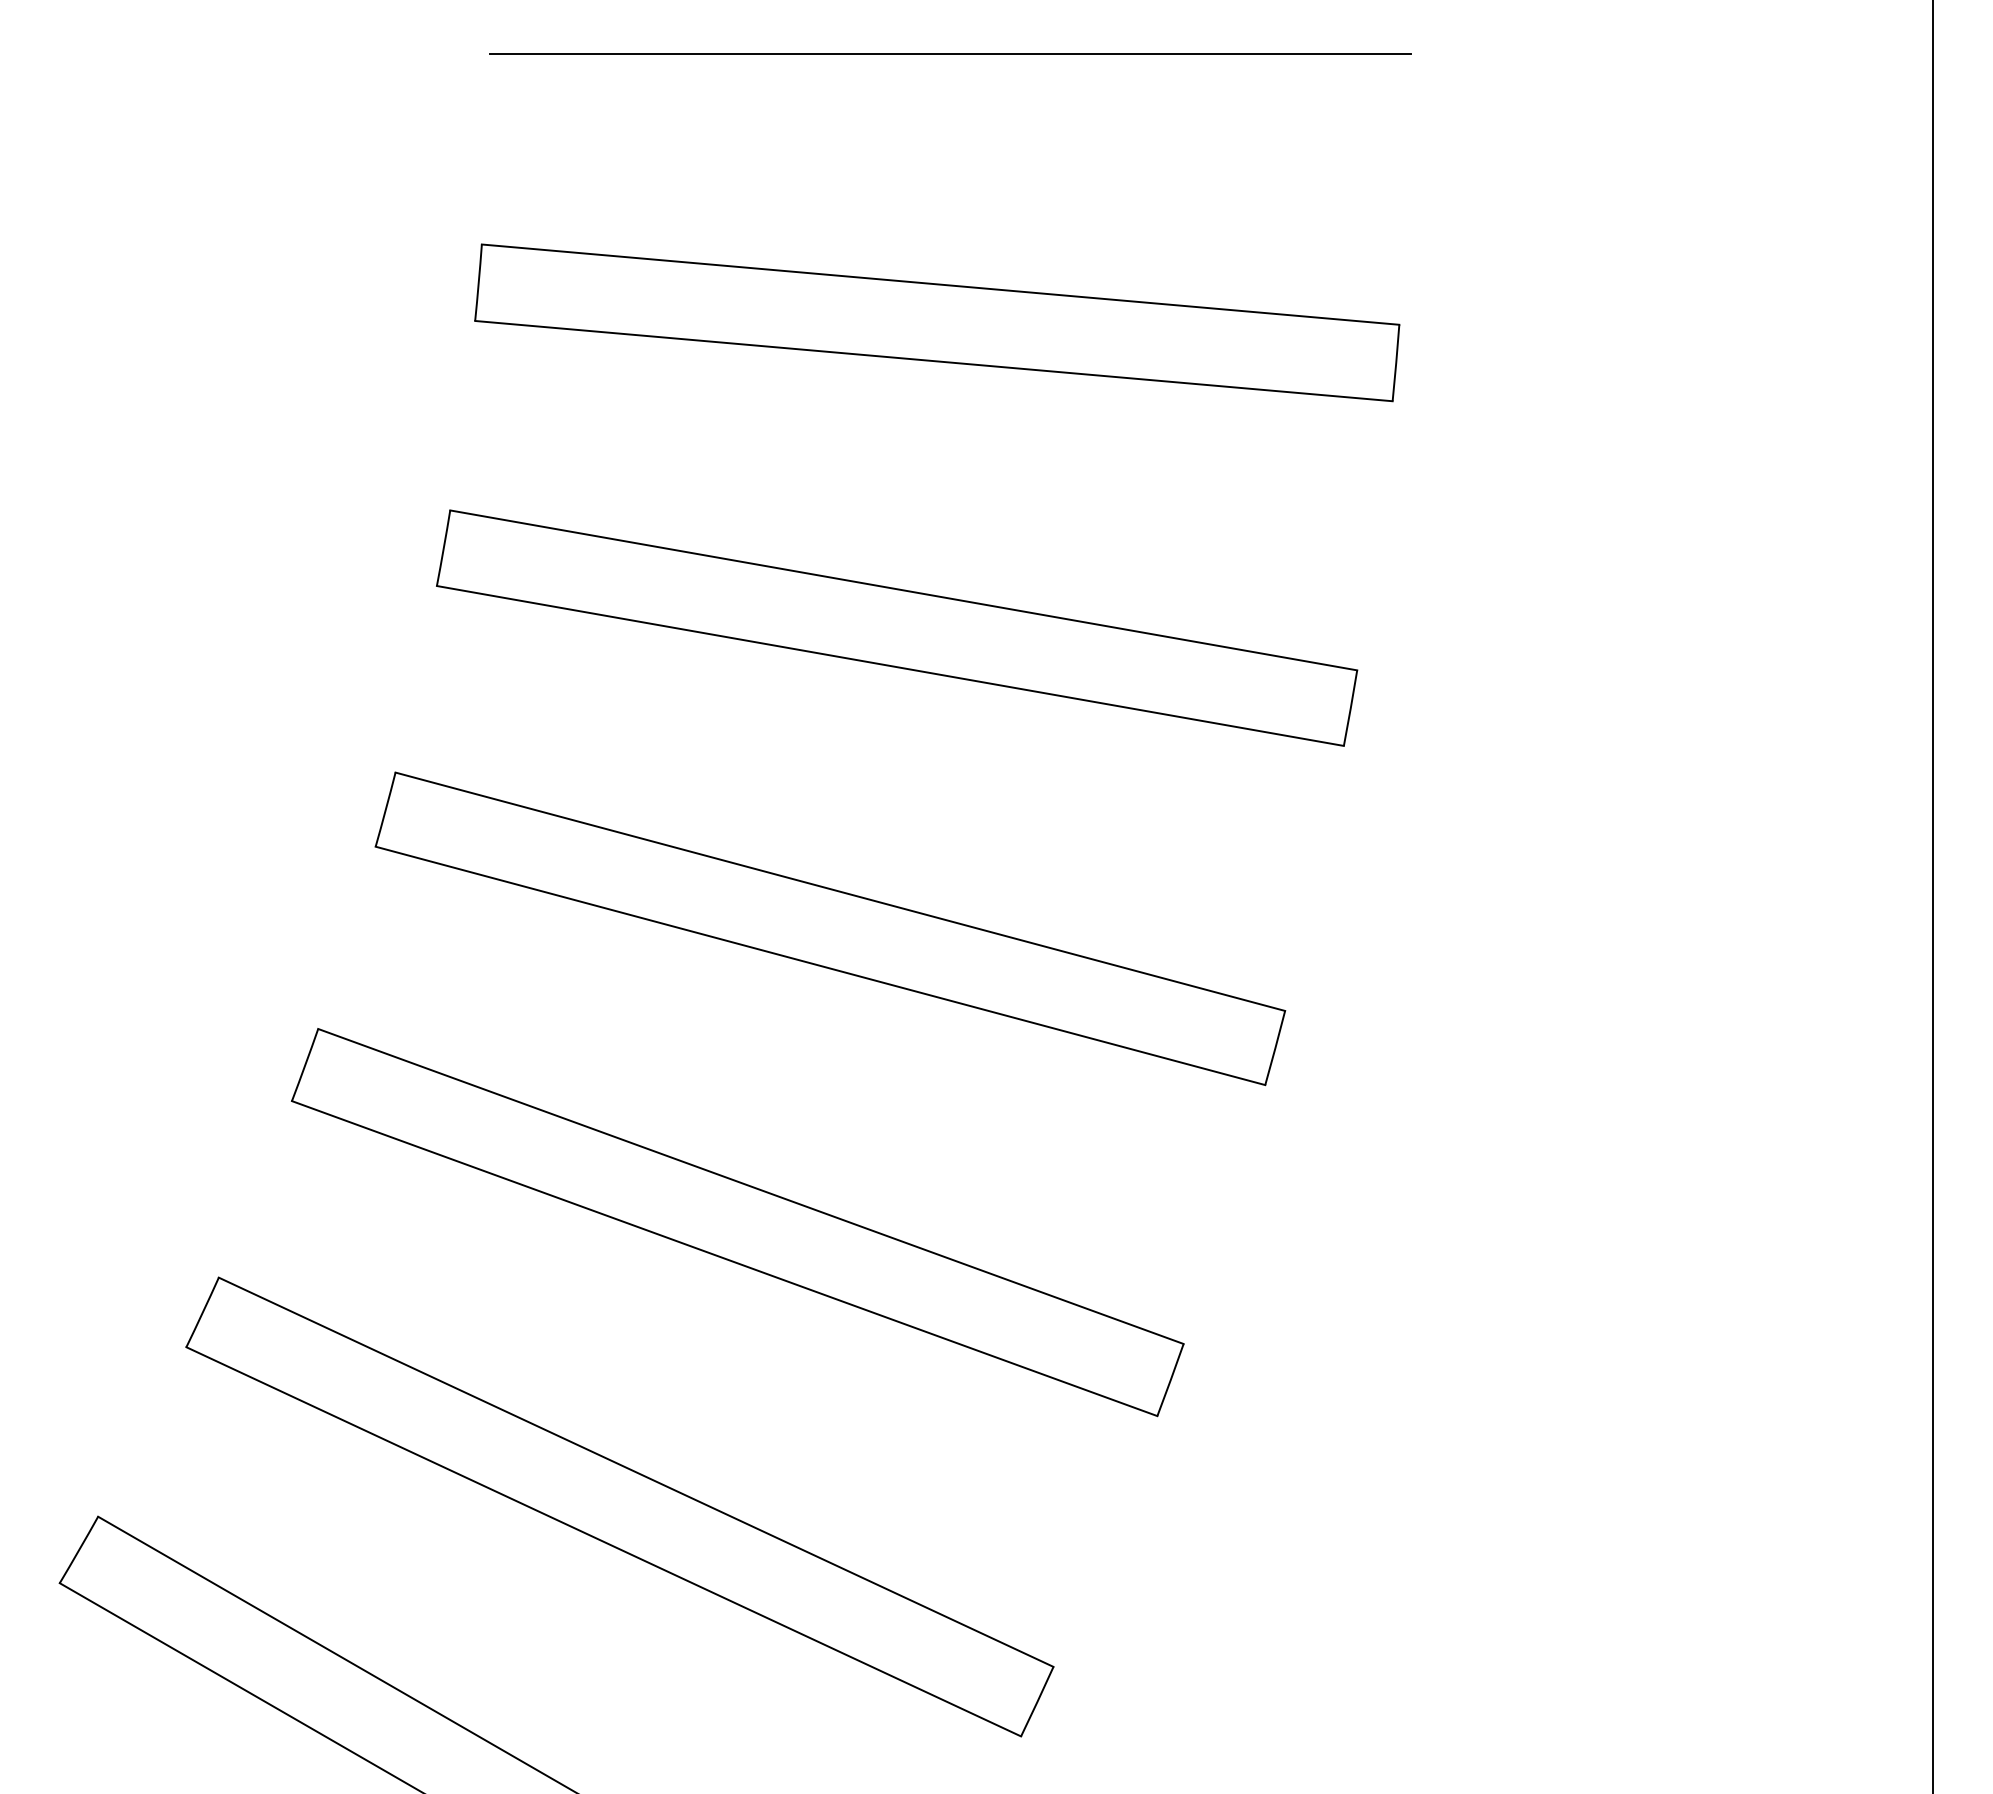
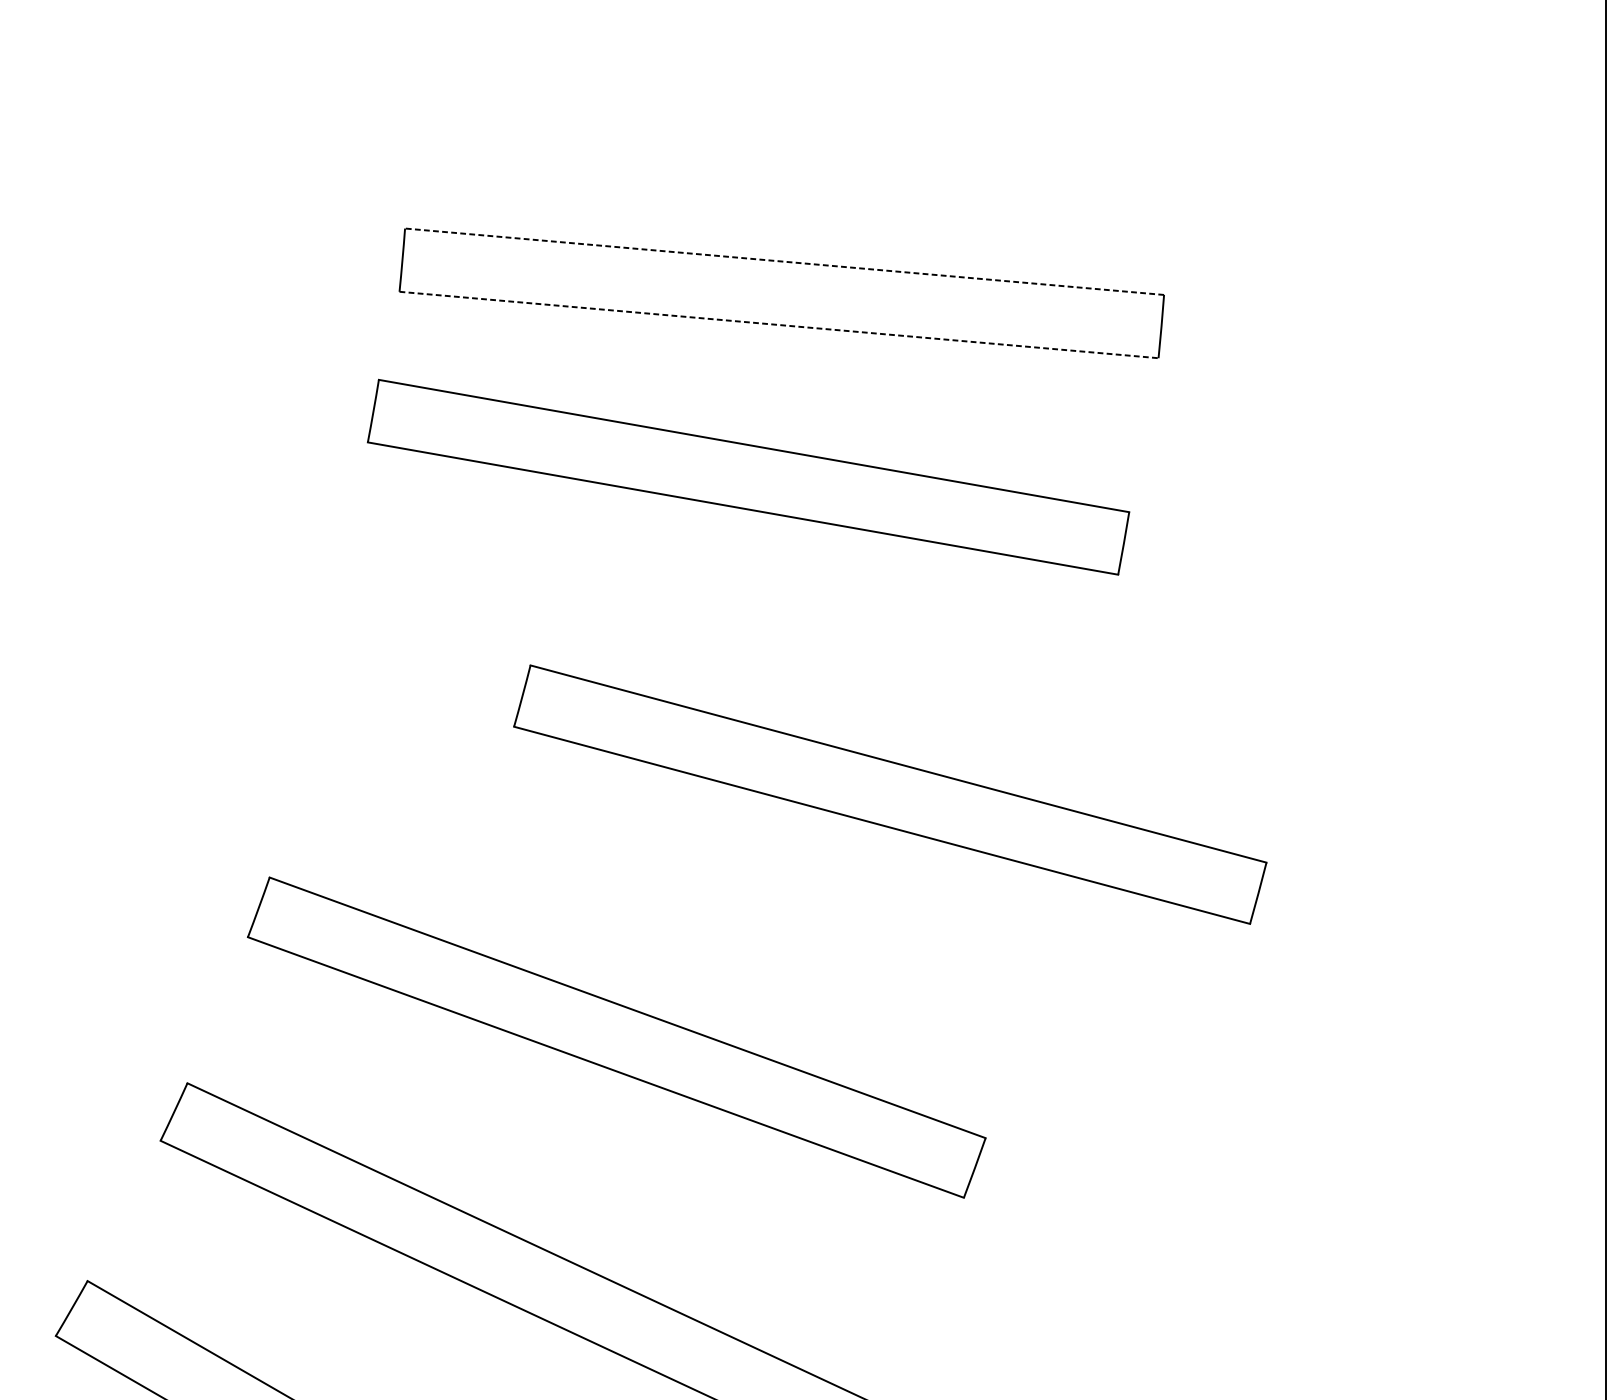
line: (950, 53) -> (792, 70), removed
line: (940, 284) -> (784, 261), solid -> dashed
line: (934, 361) -> (779, 325), solid -> dashed
part: (897, 627) -> (748, 476), moved
part: (830, 928) -> (890, 794), moved

